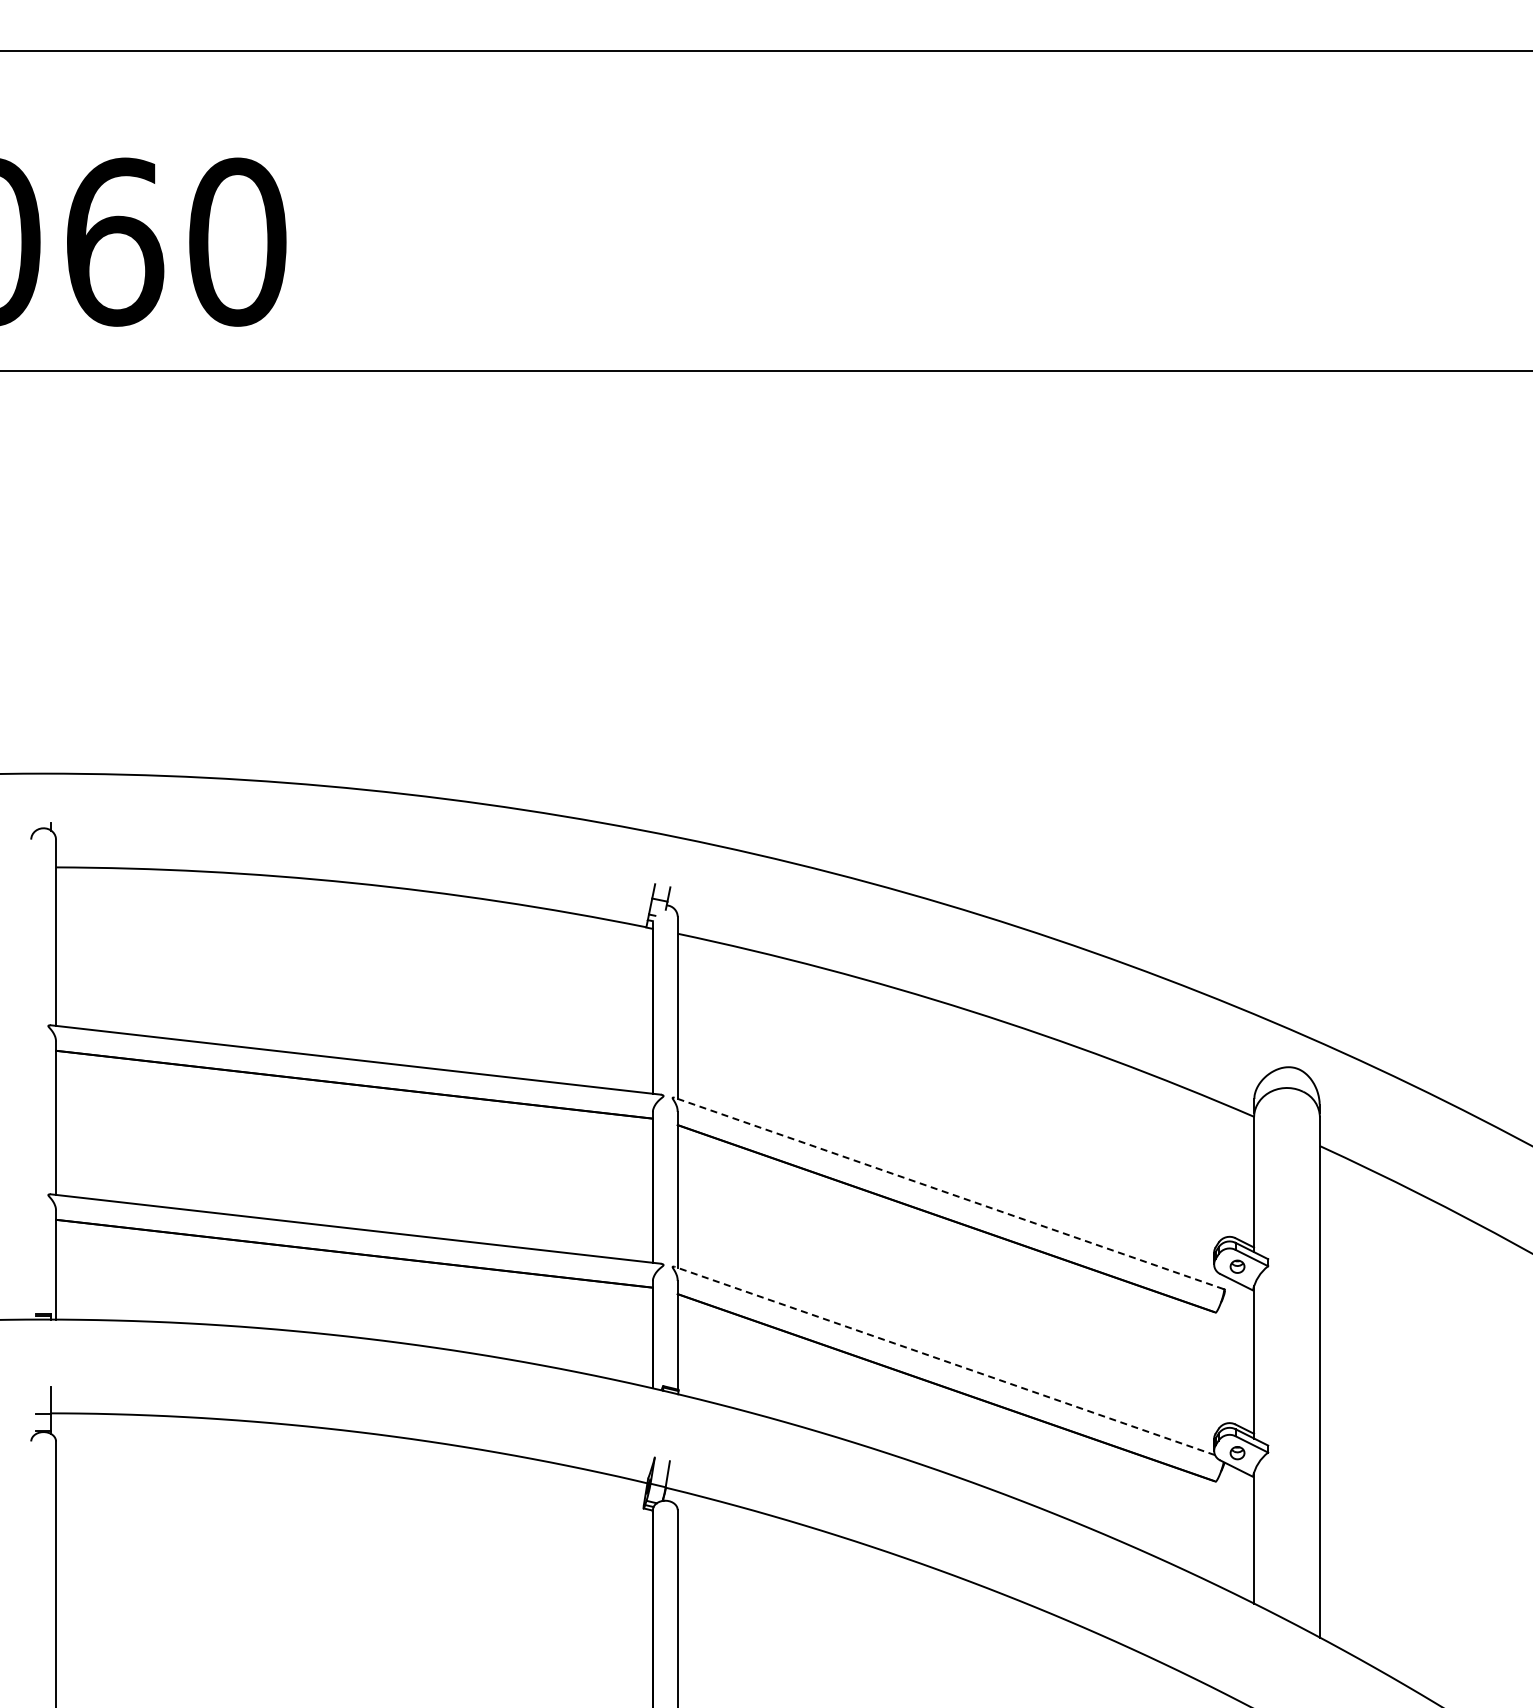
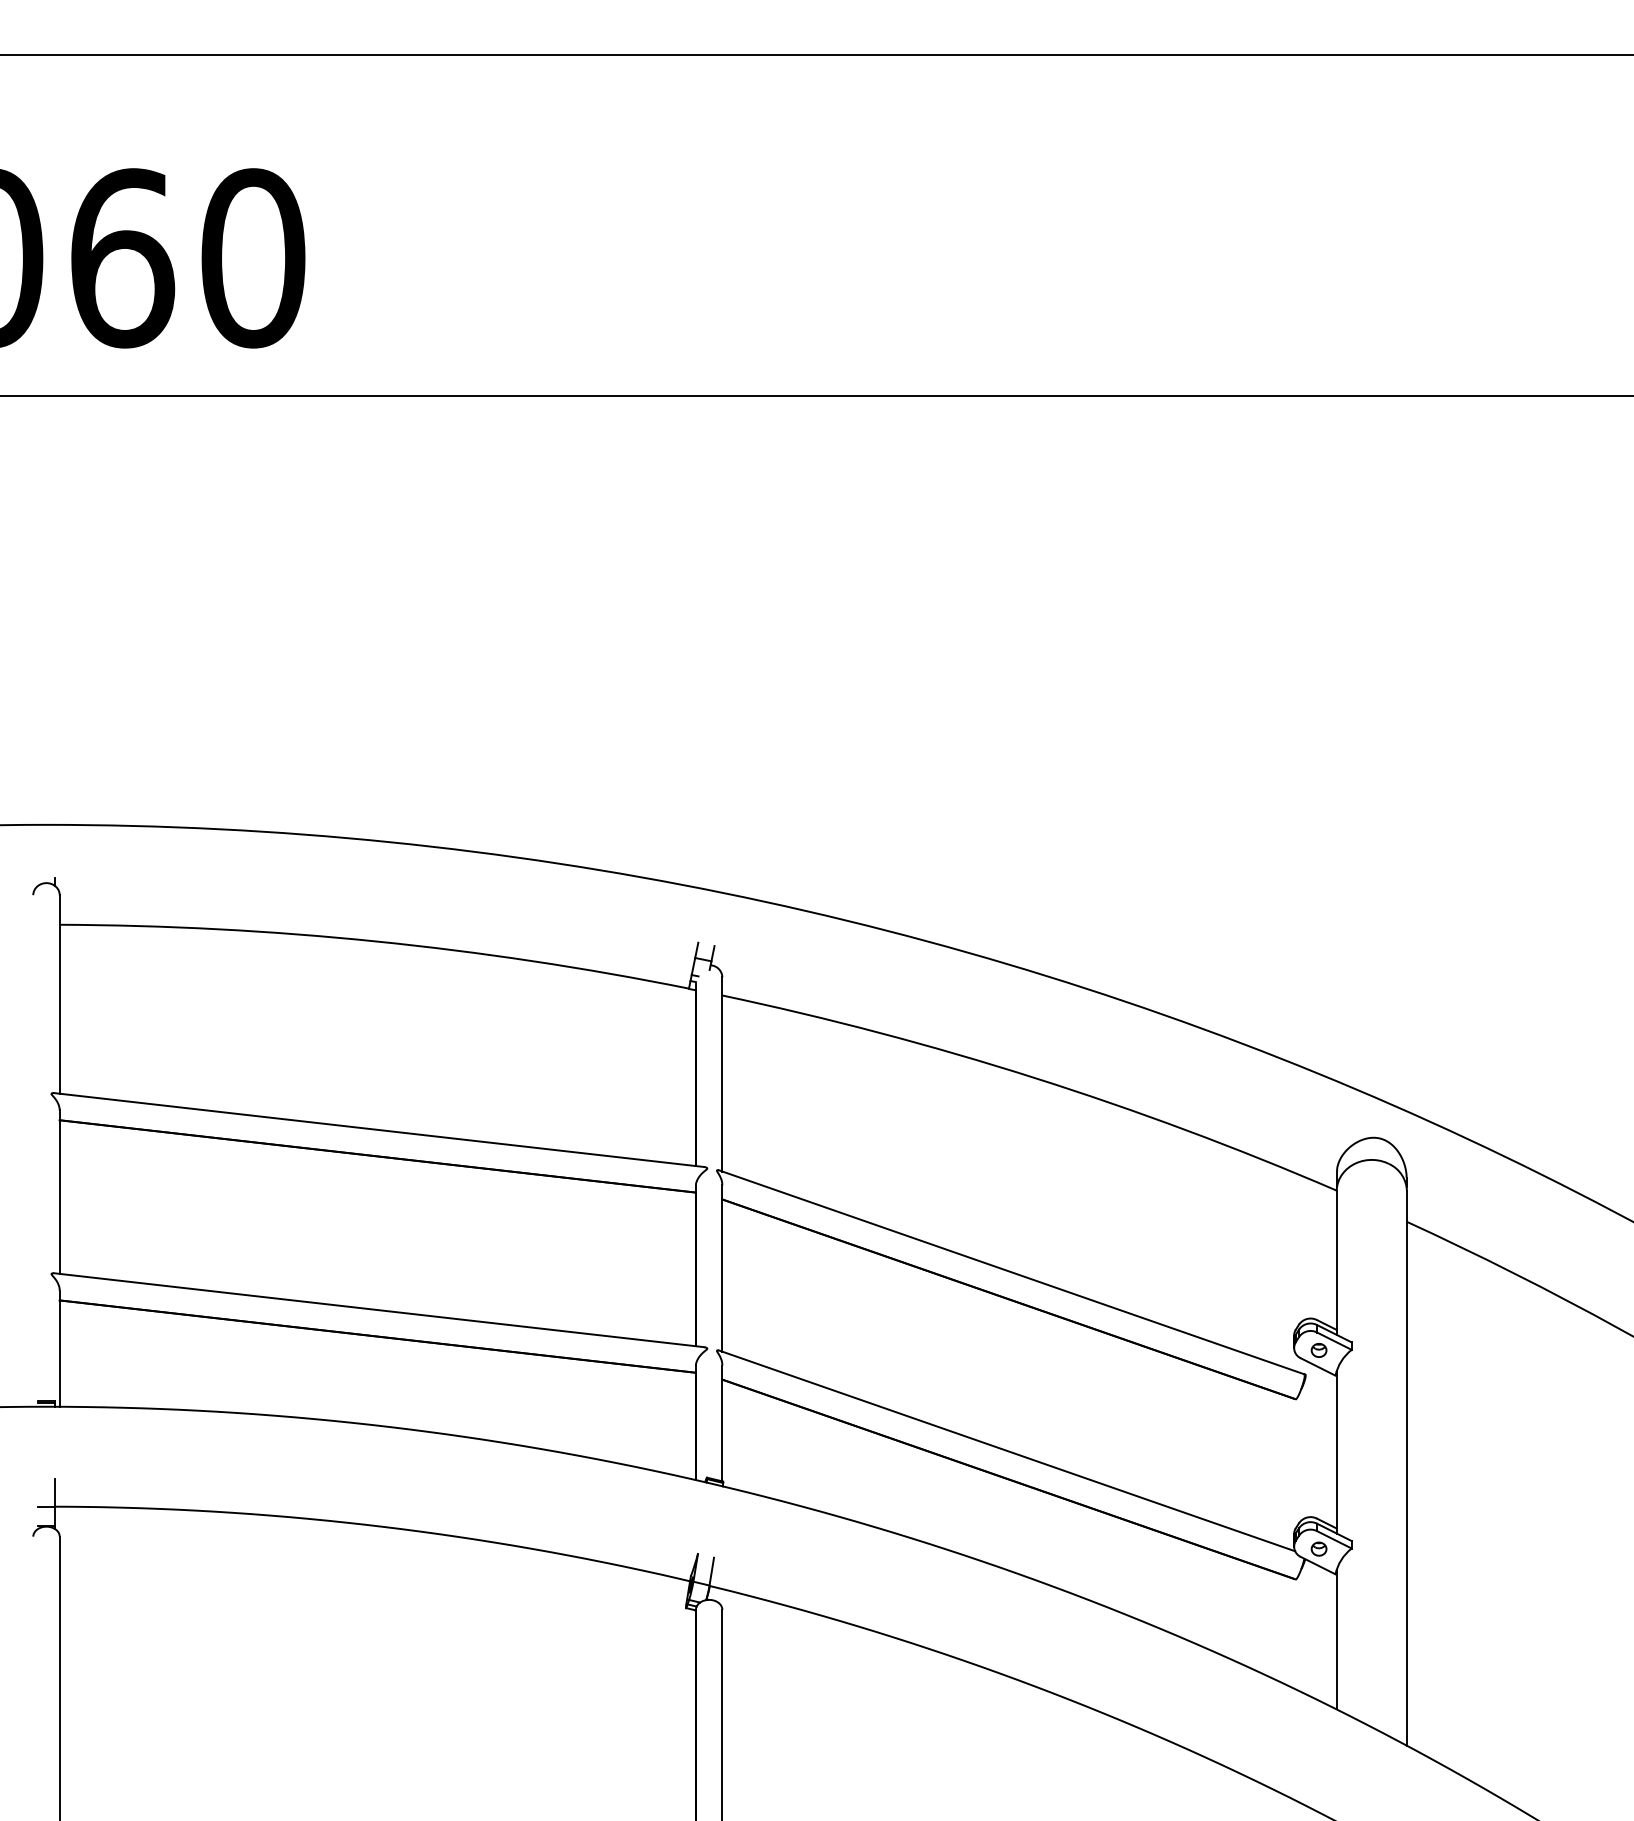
line: (949, 1193) -> (1012, 1272), dashed -> solid
line: (944, 1360) -> (1006, 1450), dashed -> solid

